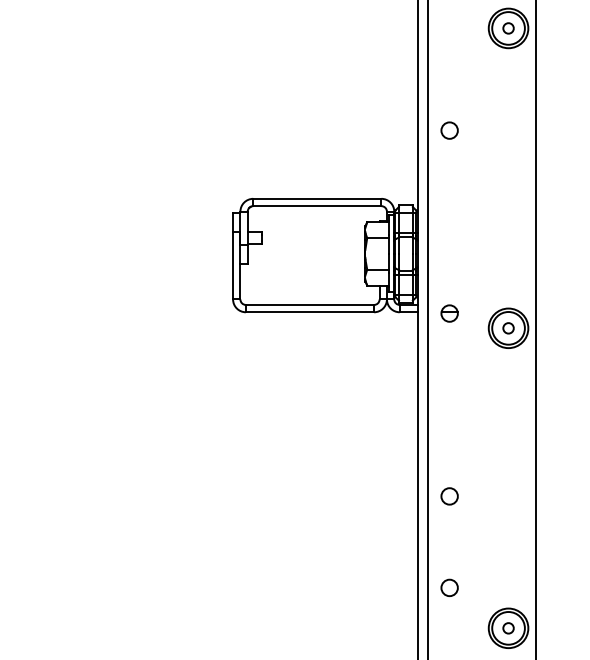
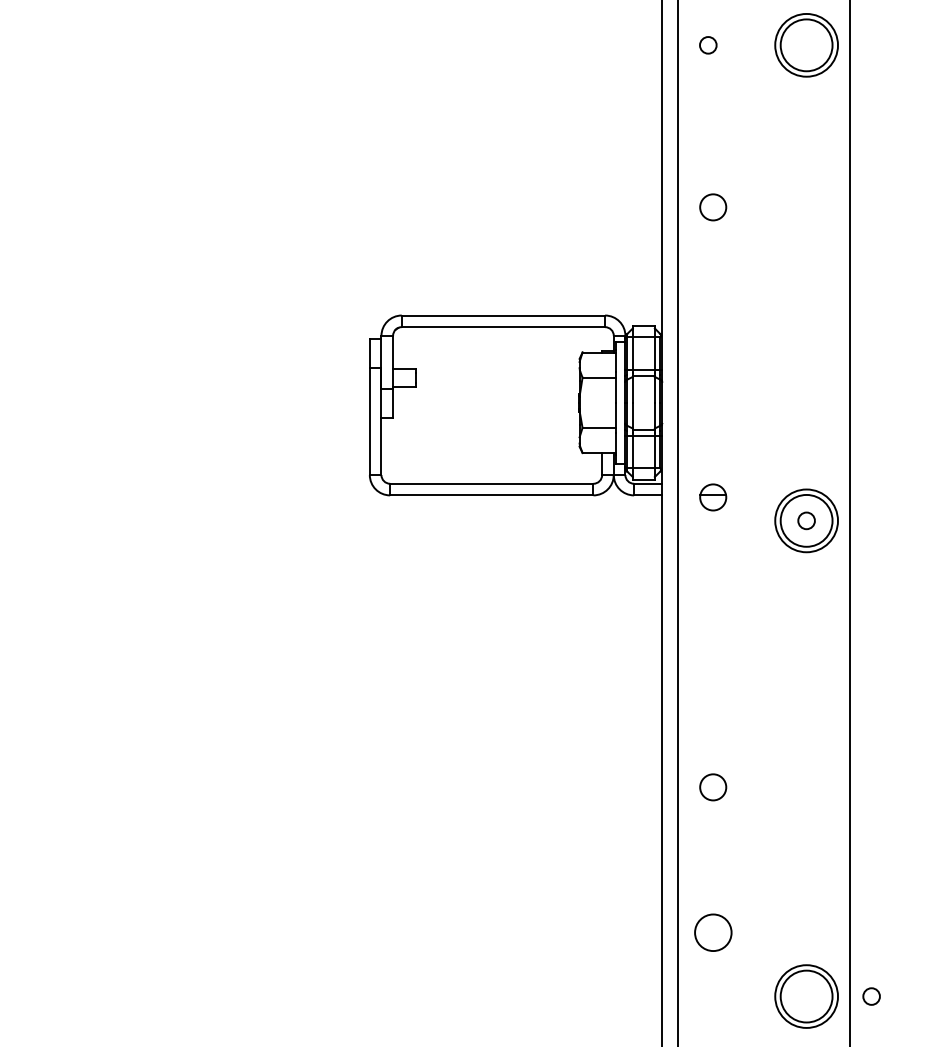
circle: (508, 28) -> (708, 45), moved
circle: (449, 587) -> (712, 931), size x1.4
circle: (508, 628) -> (871, 996), moved

